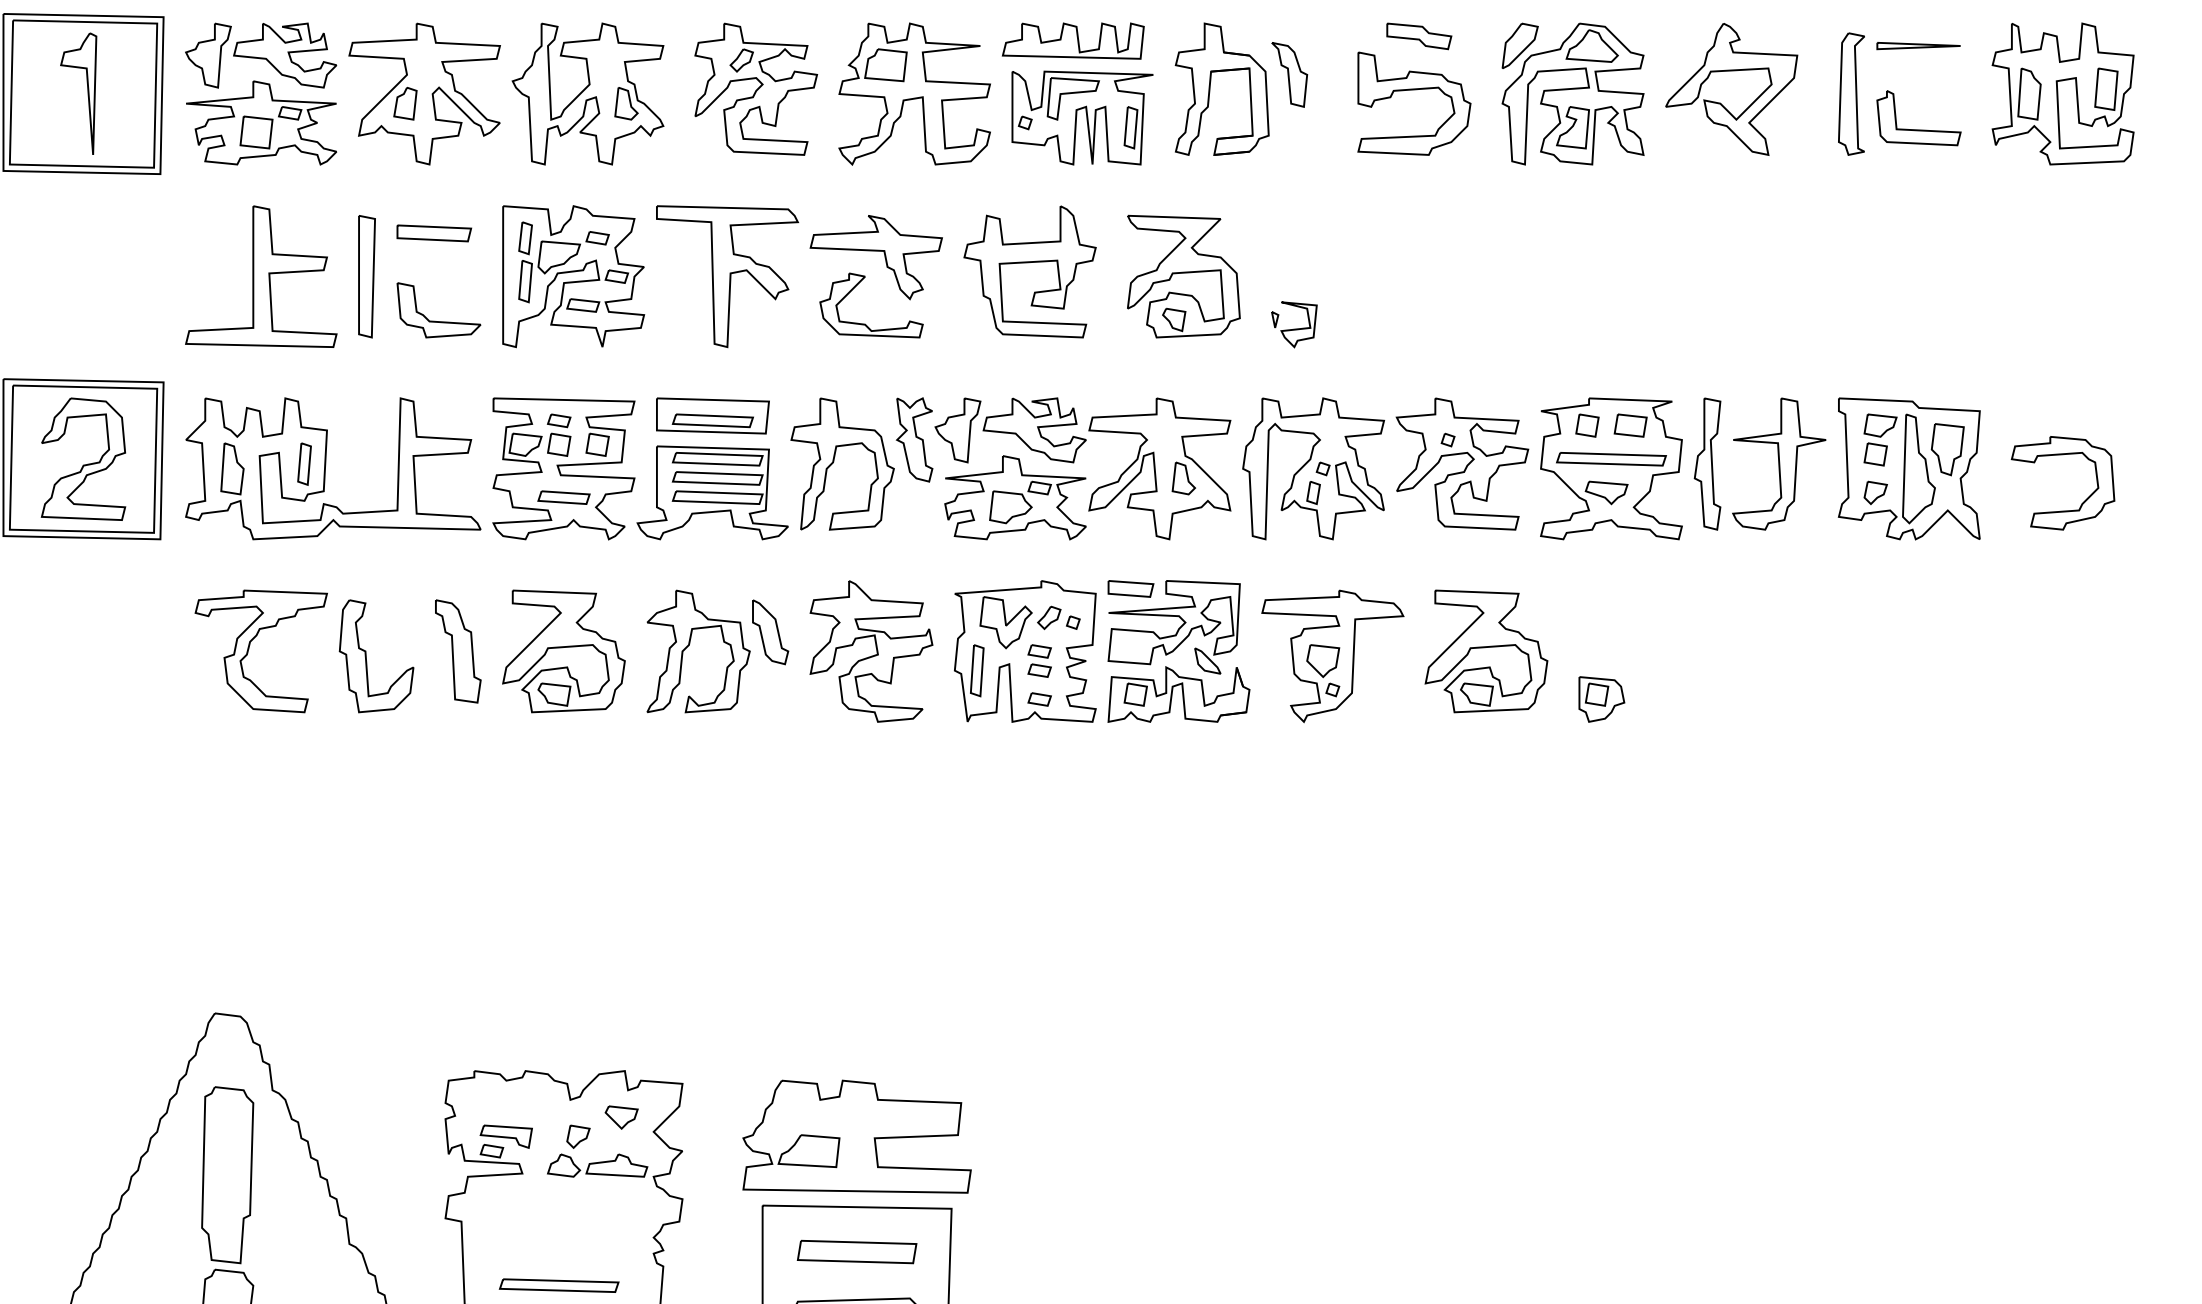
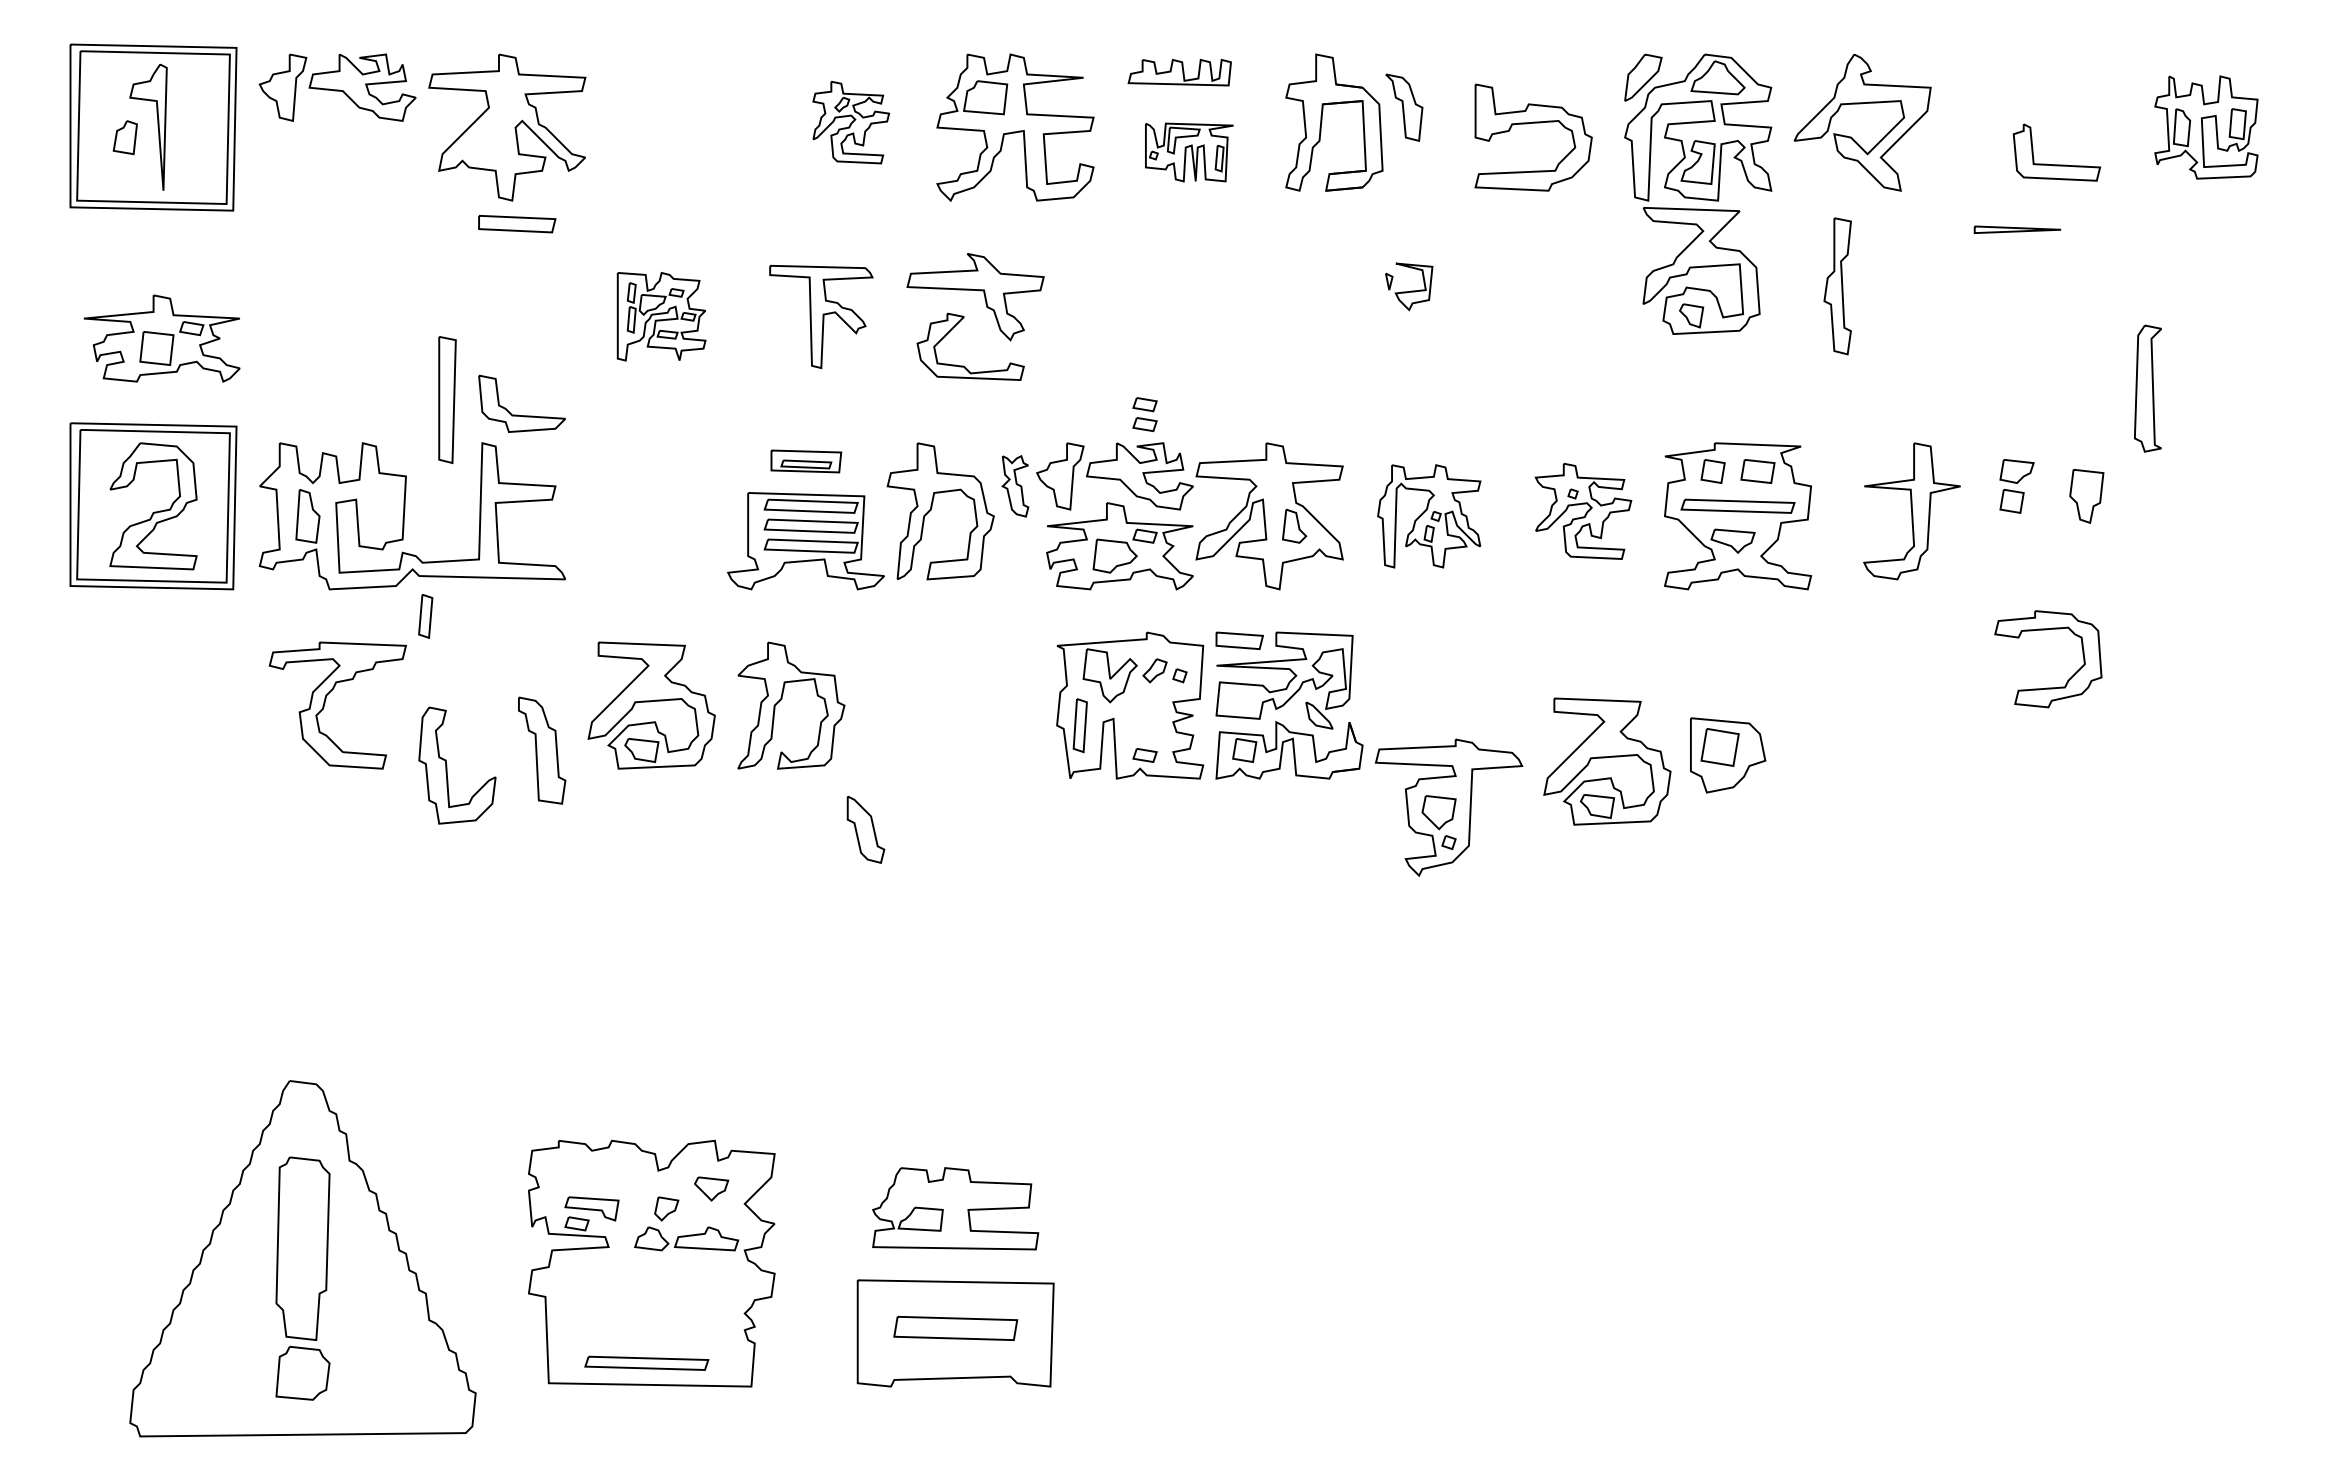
part: (1419, 36) -> (1538, 67), removed
part: (1072, 40) -> (1179, 72), size x0.7
part: (1918, 45) -> (2017, 229), moved
part: (756, 89) -> (851, 122), size x0.6
part: (587, 93) -> (676, 127), removed
part: (1851, 93) -> (2147, 388), moved
part: (2063, 93) -> (2206, 127), size x0.7
part: (404, 103) -> (124, 137), moved
part: (1082, 118) -> (1189, 152), size x0.6
part: (260, 122) -> (161, 338), moved
part: (434, 233) -> (517, 224), moved
part: (1030, 262) -> (1135, 302), removed
part: (260, 276) -> (337, 316), removed
part: (367, 276) -> (447, 399), moved
part: (573, 276) -> (661, 316), size x0.6
part: (727, 276) -> (821, 316), size x0.7
part: (1183, 276) -> (1701, 270), moved
part: (435, 320) -> (518, 414), moved
part: (1294, 324) -> (1409, 286), moved
part: (713, 416) -> (806, 461), size x0.6
part: (914, 440) -> (1015, 486), size x0.7
part: (304, 464) -> (425, 616), moved
part: (1462, 464) -> (1583, 511), size x0.7
part: (1707, 464) -> (1837, 286), moved
part: (563, 469) -> (651, 516), removed
part: (1313, 469) -> (1429, 516), size x0.7
part: (1908, 469) -> (2046, 516), removed
part: (2063, 510) -> (2048, 687), moved
part: (770, 632) -> (865, 829), moved
part: (458, 651) -> (542, 750), moved
part: (871, 651) -> (970, 705), removed
part: (1486, 651) -> (1607, 761), moved
part: (367, 656) -> (447, 765), moved
part: (1333, 656) -> (1449, 807), moved
part: (1039, 660) -> (1144, 414), moved
part: (1601, 699) -> (1727, 755), size x1.6
part: (856, 1136) -> (955, 1208), size x0.7

